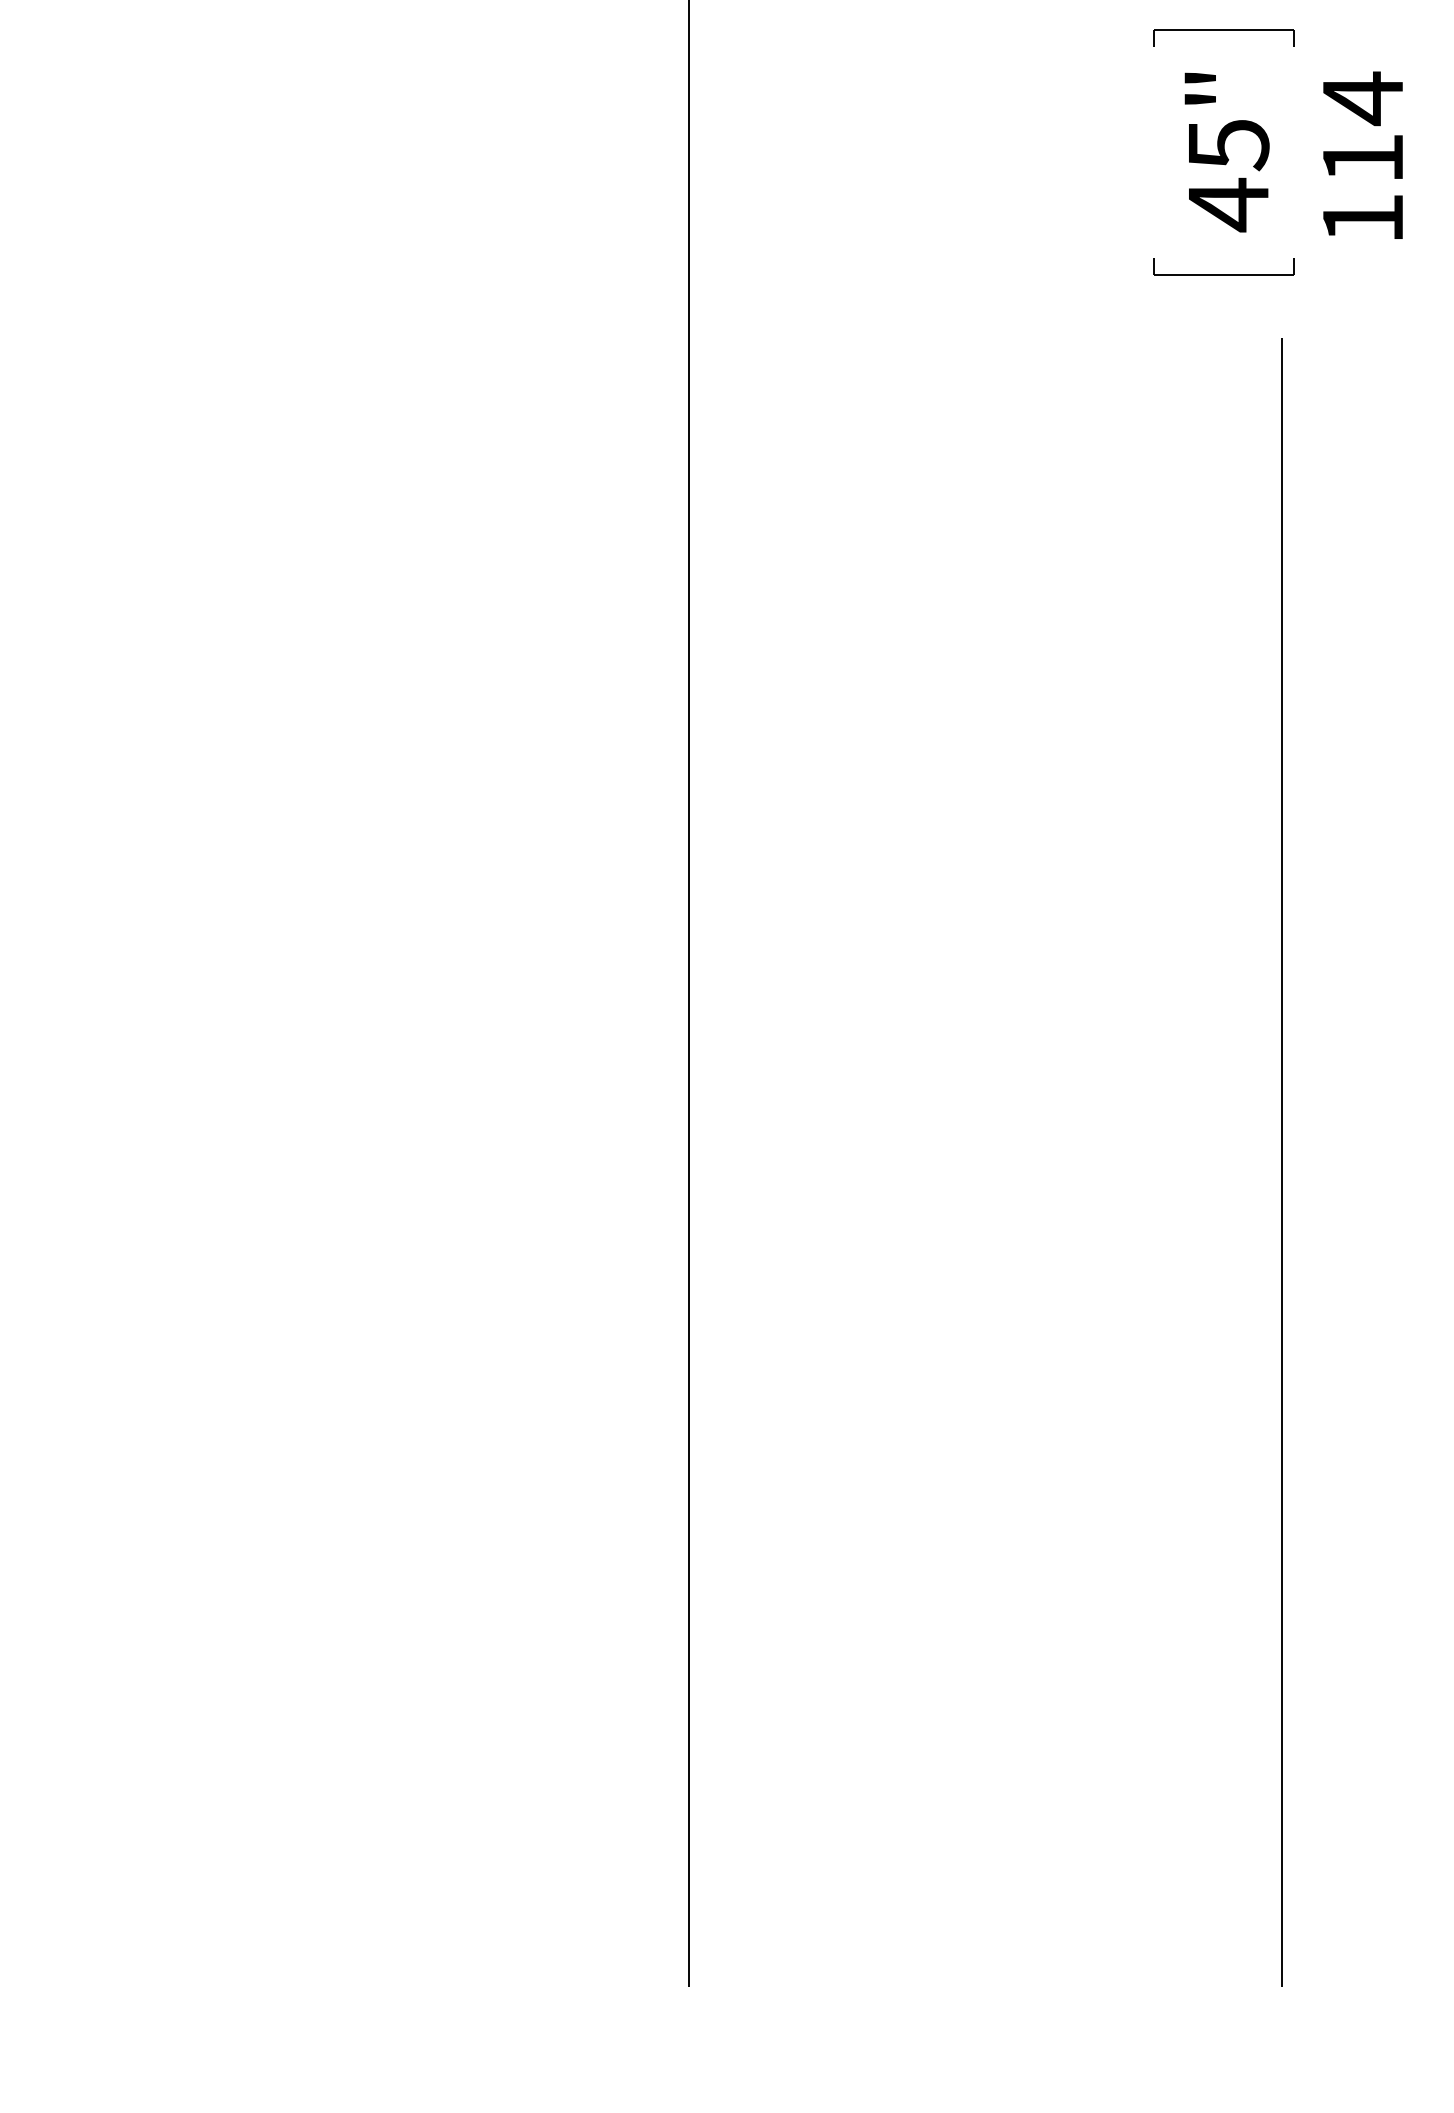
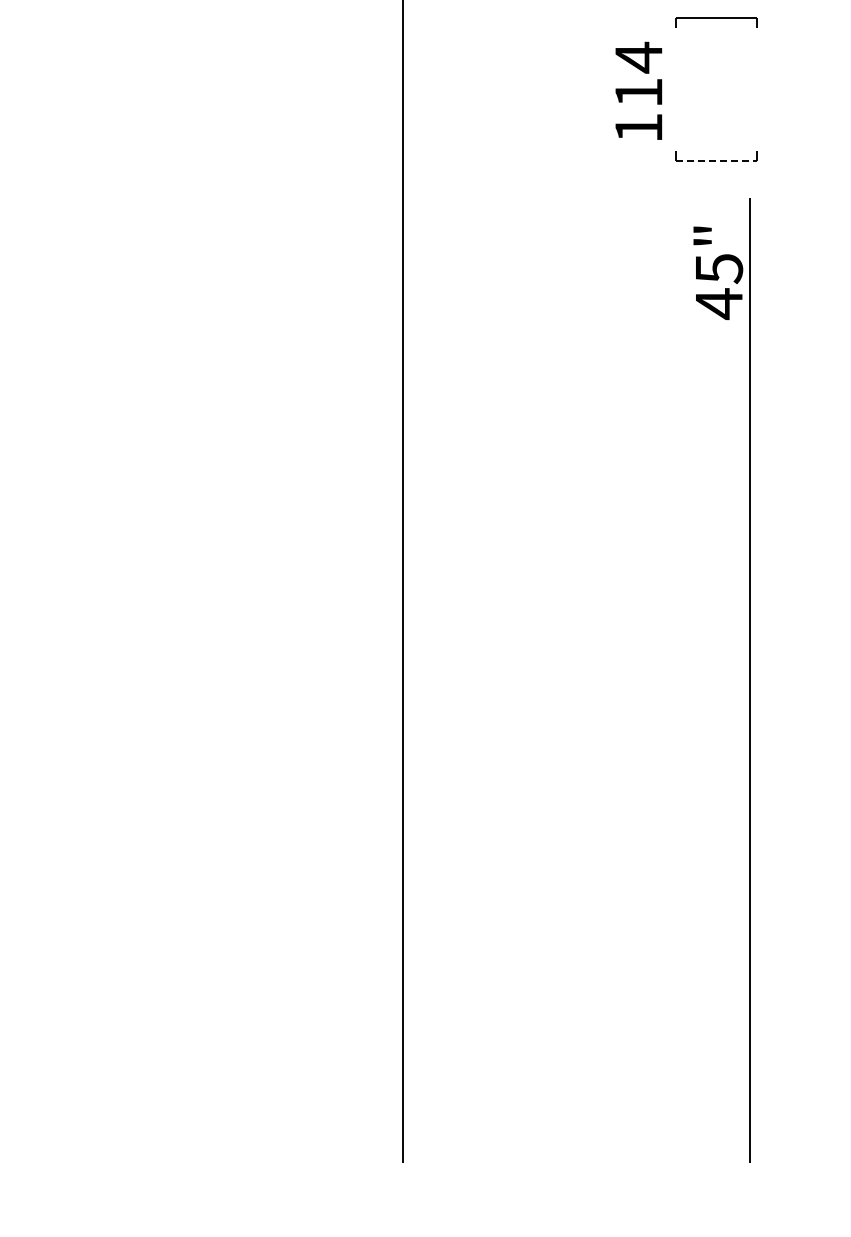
text: (1227, 151) -> (718, 272), moved
text: (1362, 154) -> (638, 90), moved
line: (1224, 275) -> (716, 161), solid -> dashed

